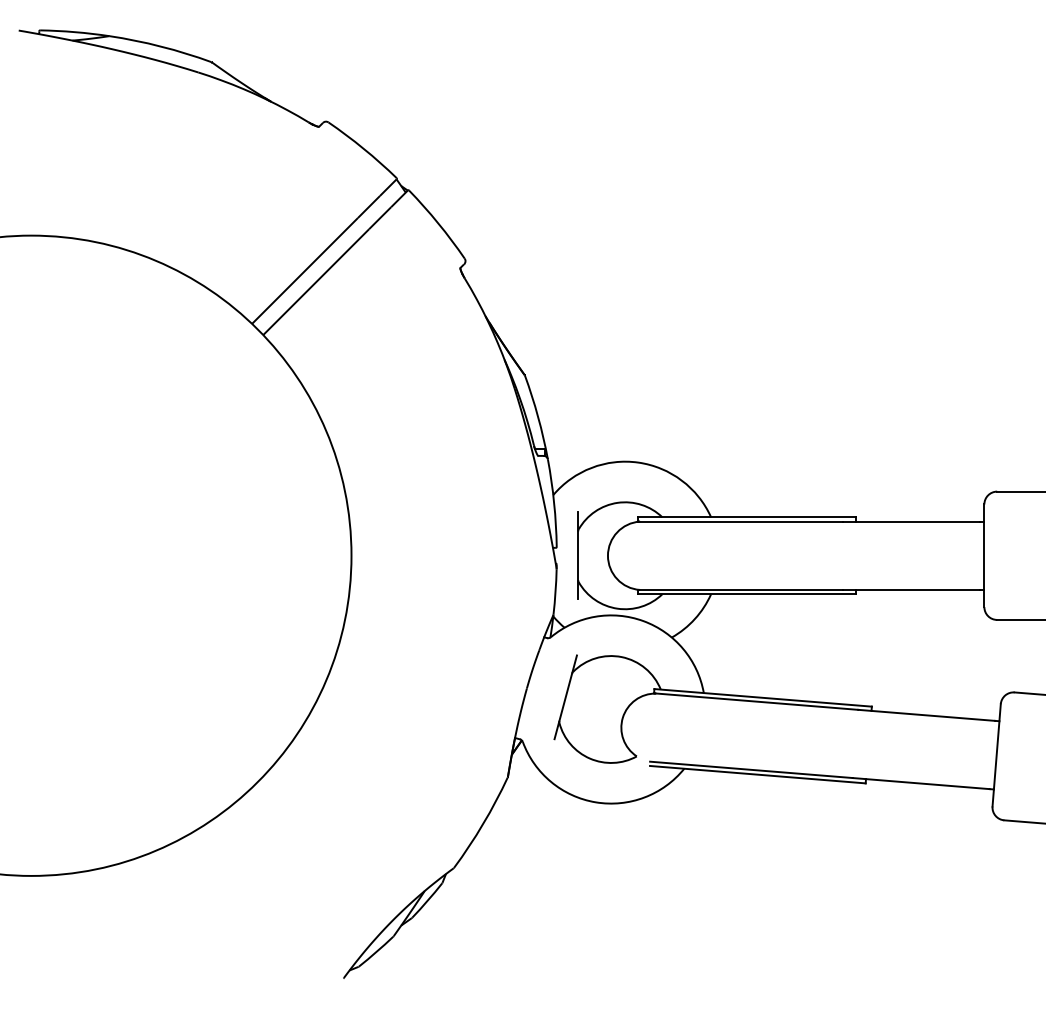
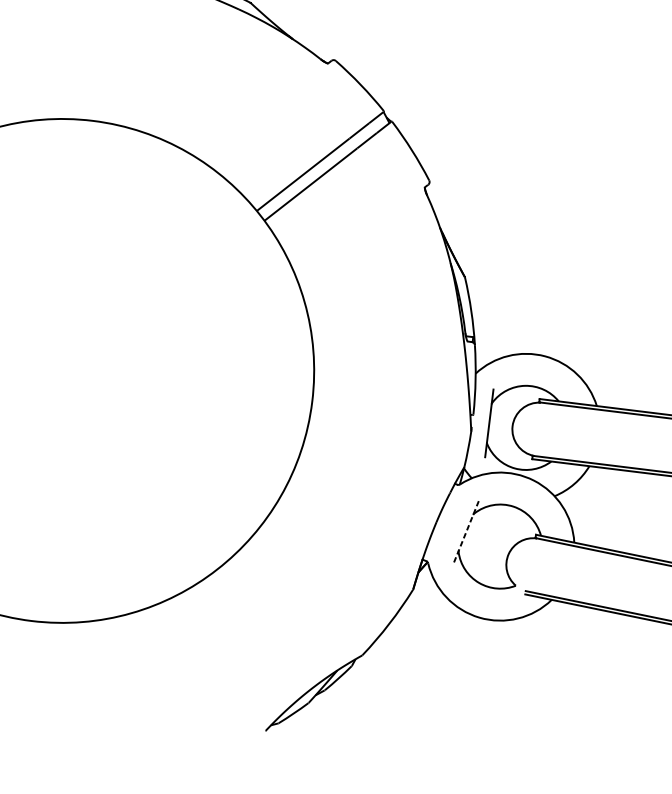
line: (565, 697) -> (465, 532), solid -> dashed

